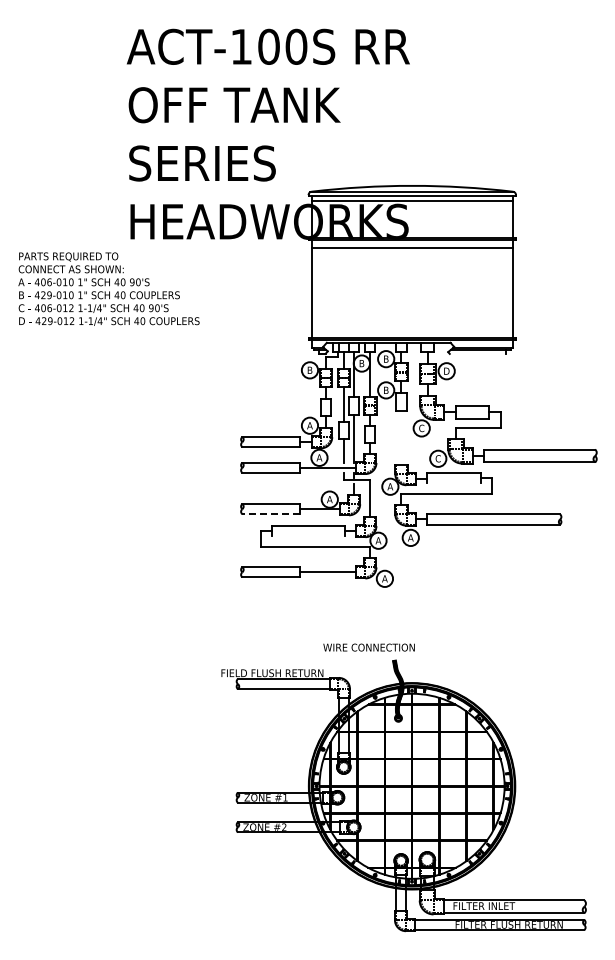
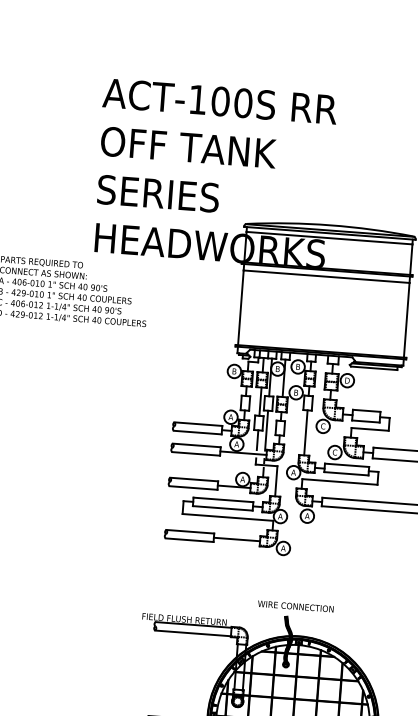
line: (477, 353) -> (373, 367), added
line: (401, 437) -> (305, 432), added
line: (453, 483) -> (346, 473), added
line: (271, 514) -> (193, 488), dashed -> solid
line: (308, 536) -> (222, 508), added
text: (368, 647) -> (295, 606), moved

